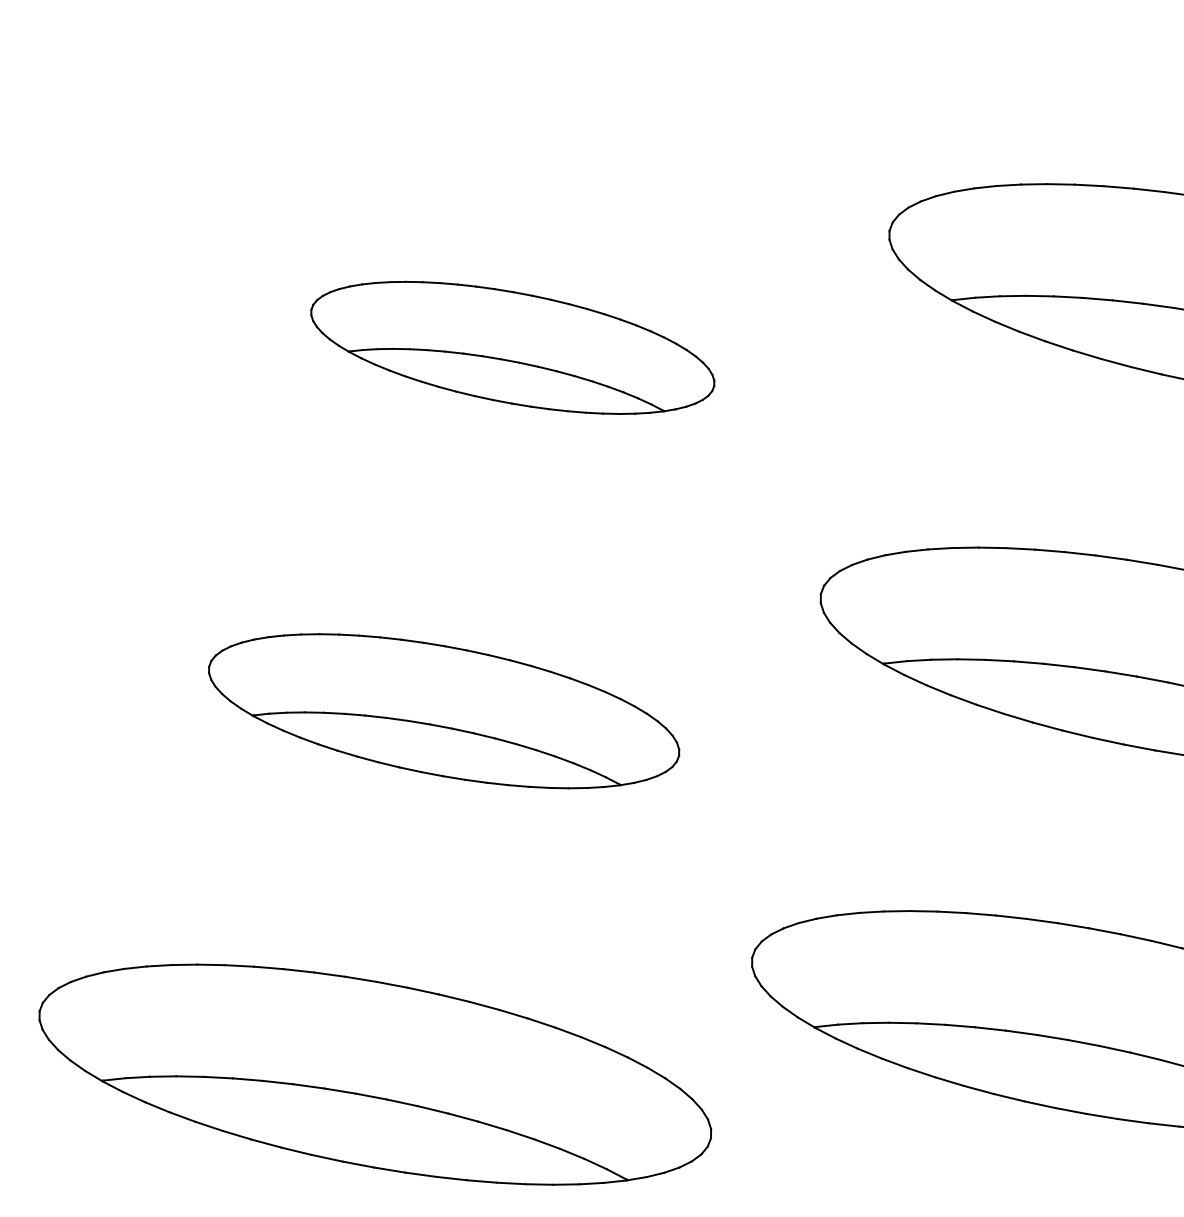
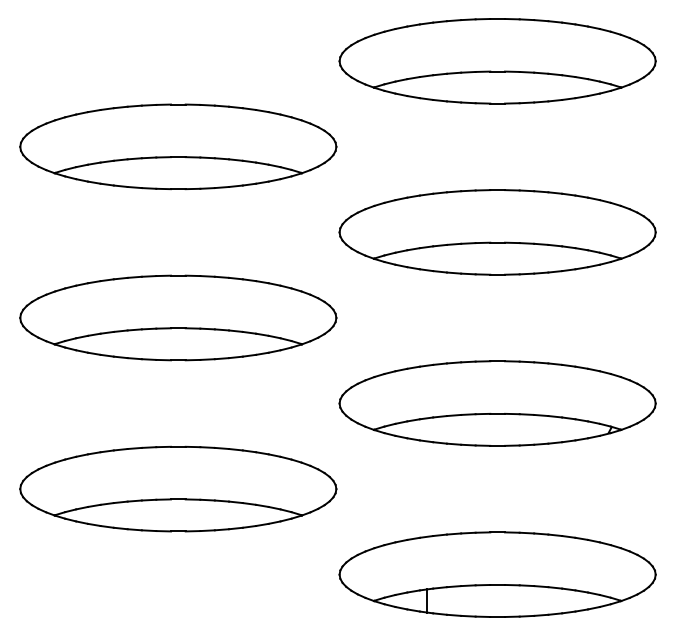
part: (513, 347) -> (178, 146), size x1.67
part: (444, 710) -> (178, 317), size x1.43

